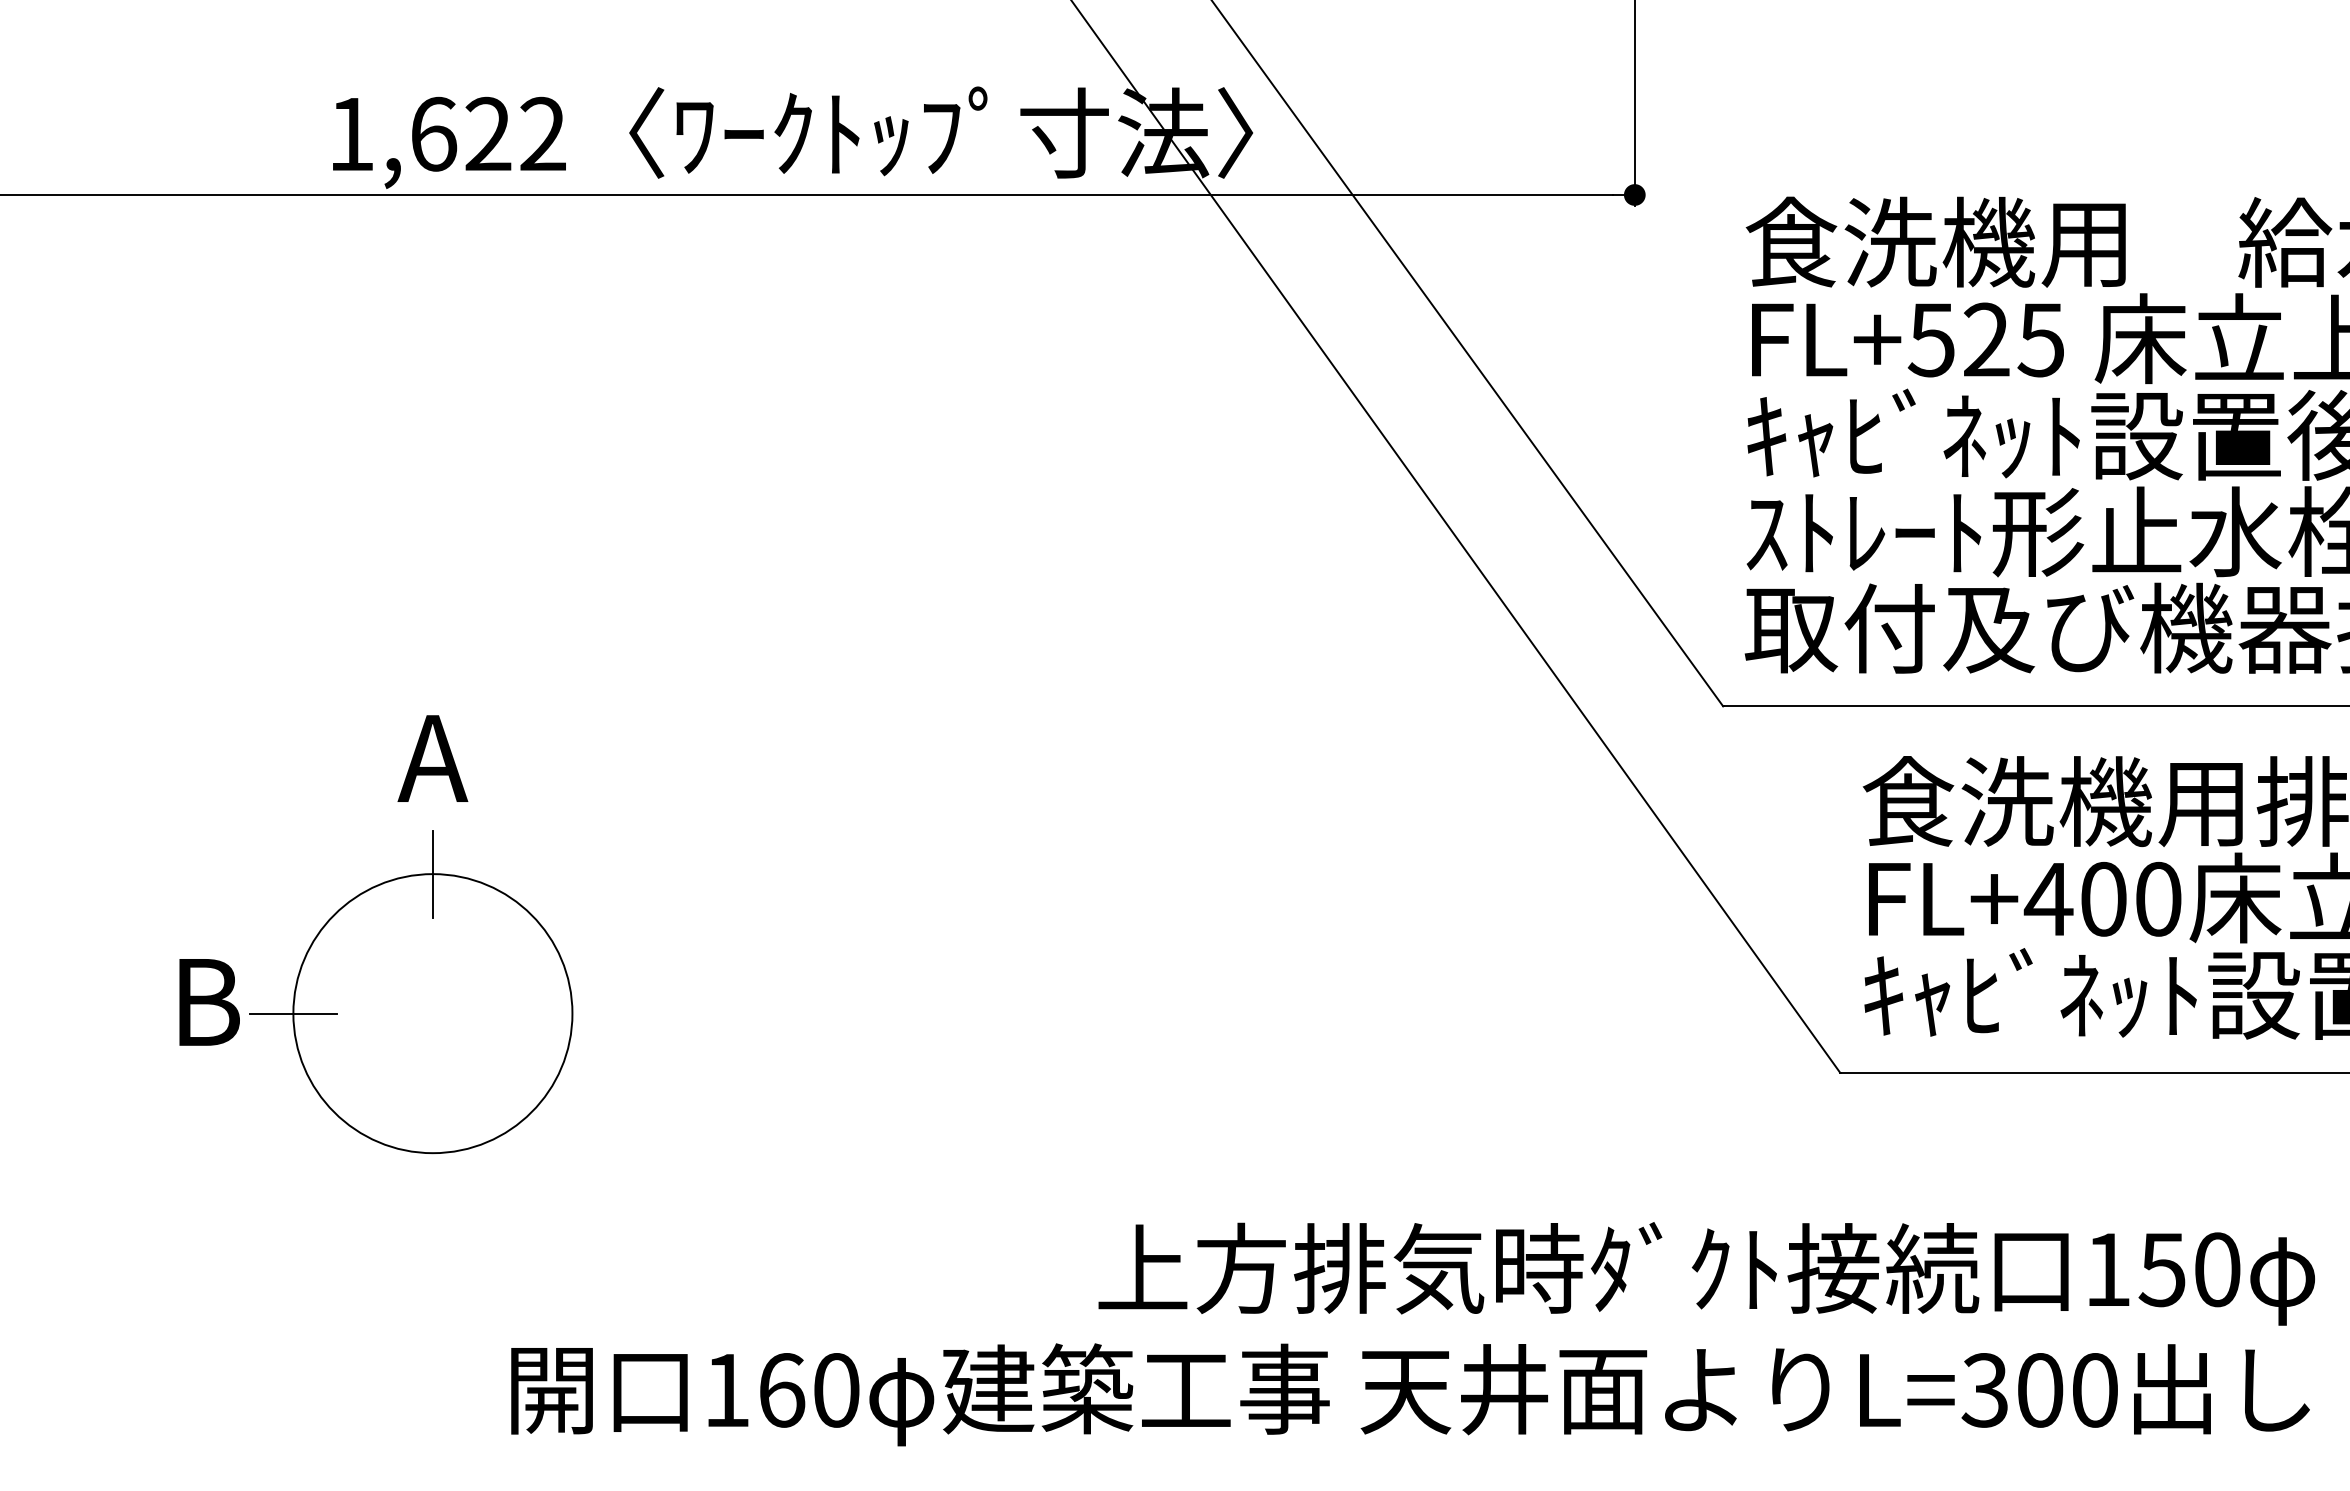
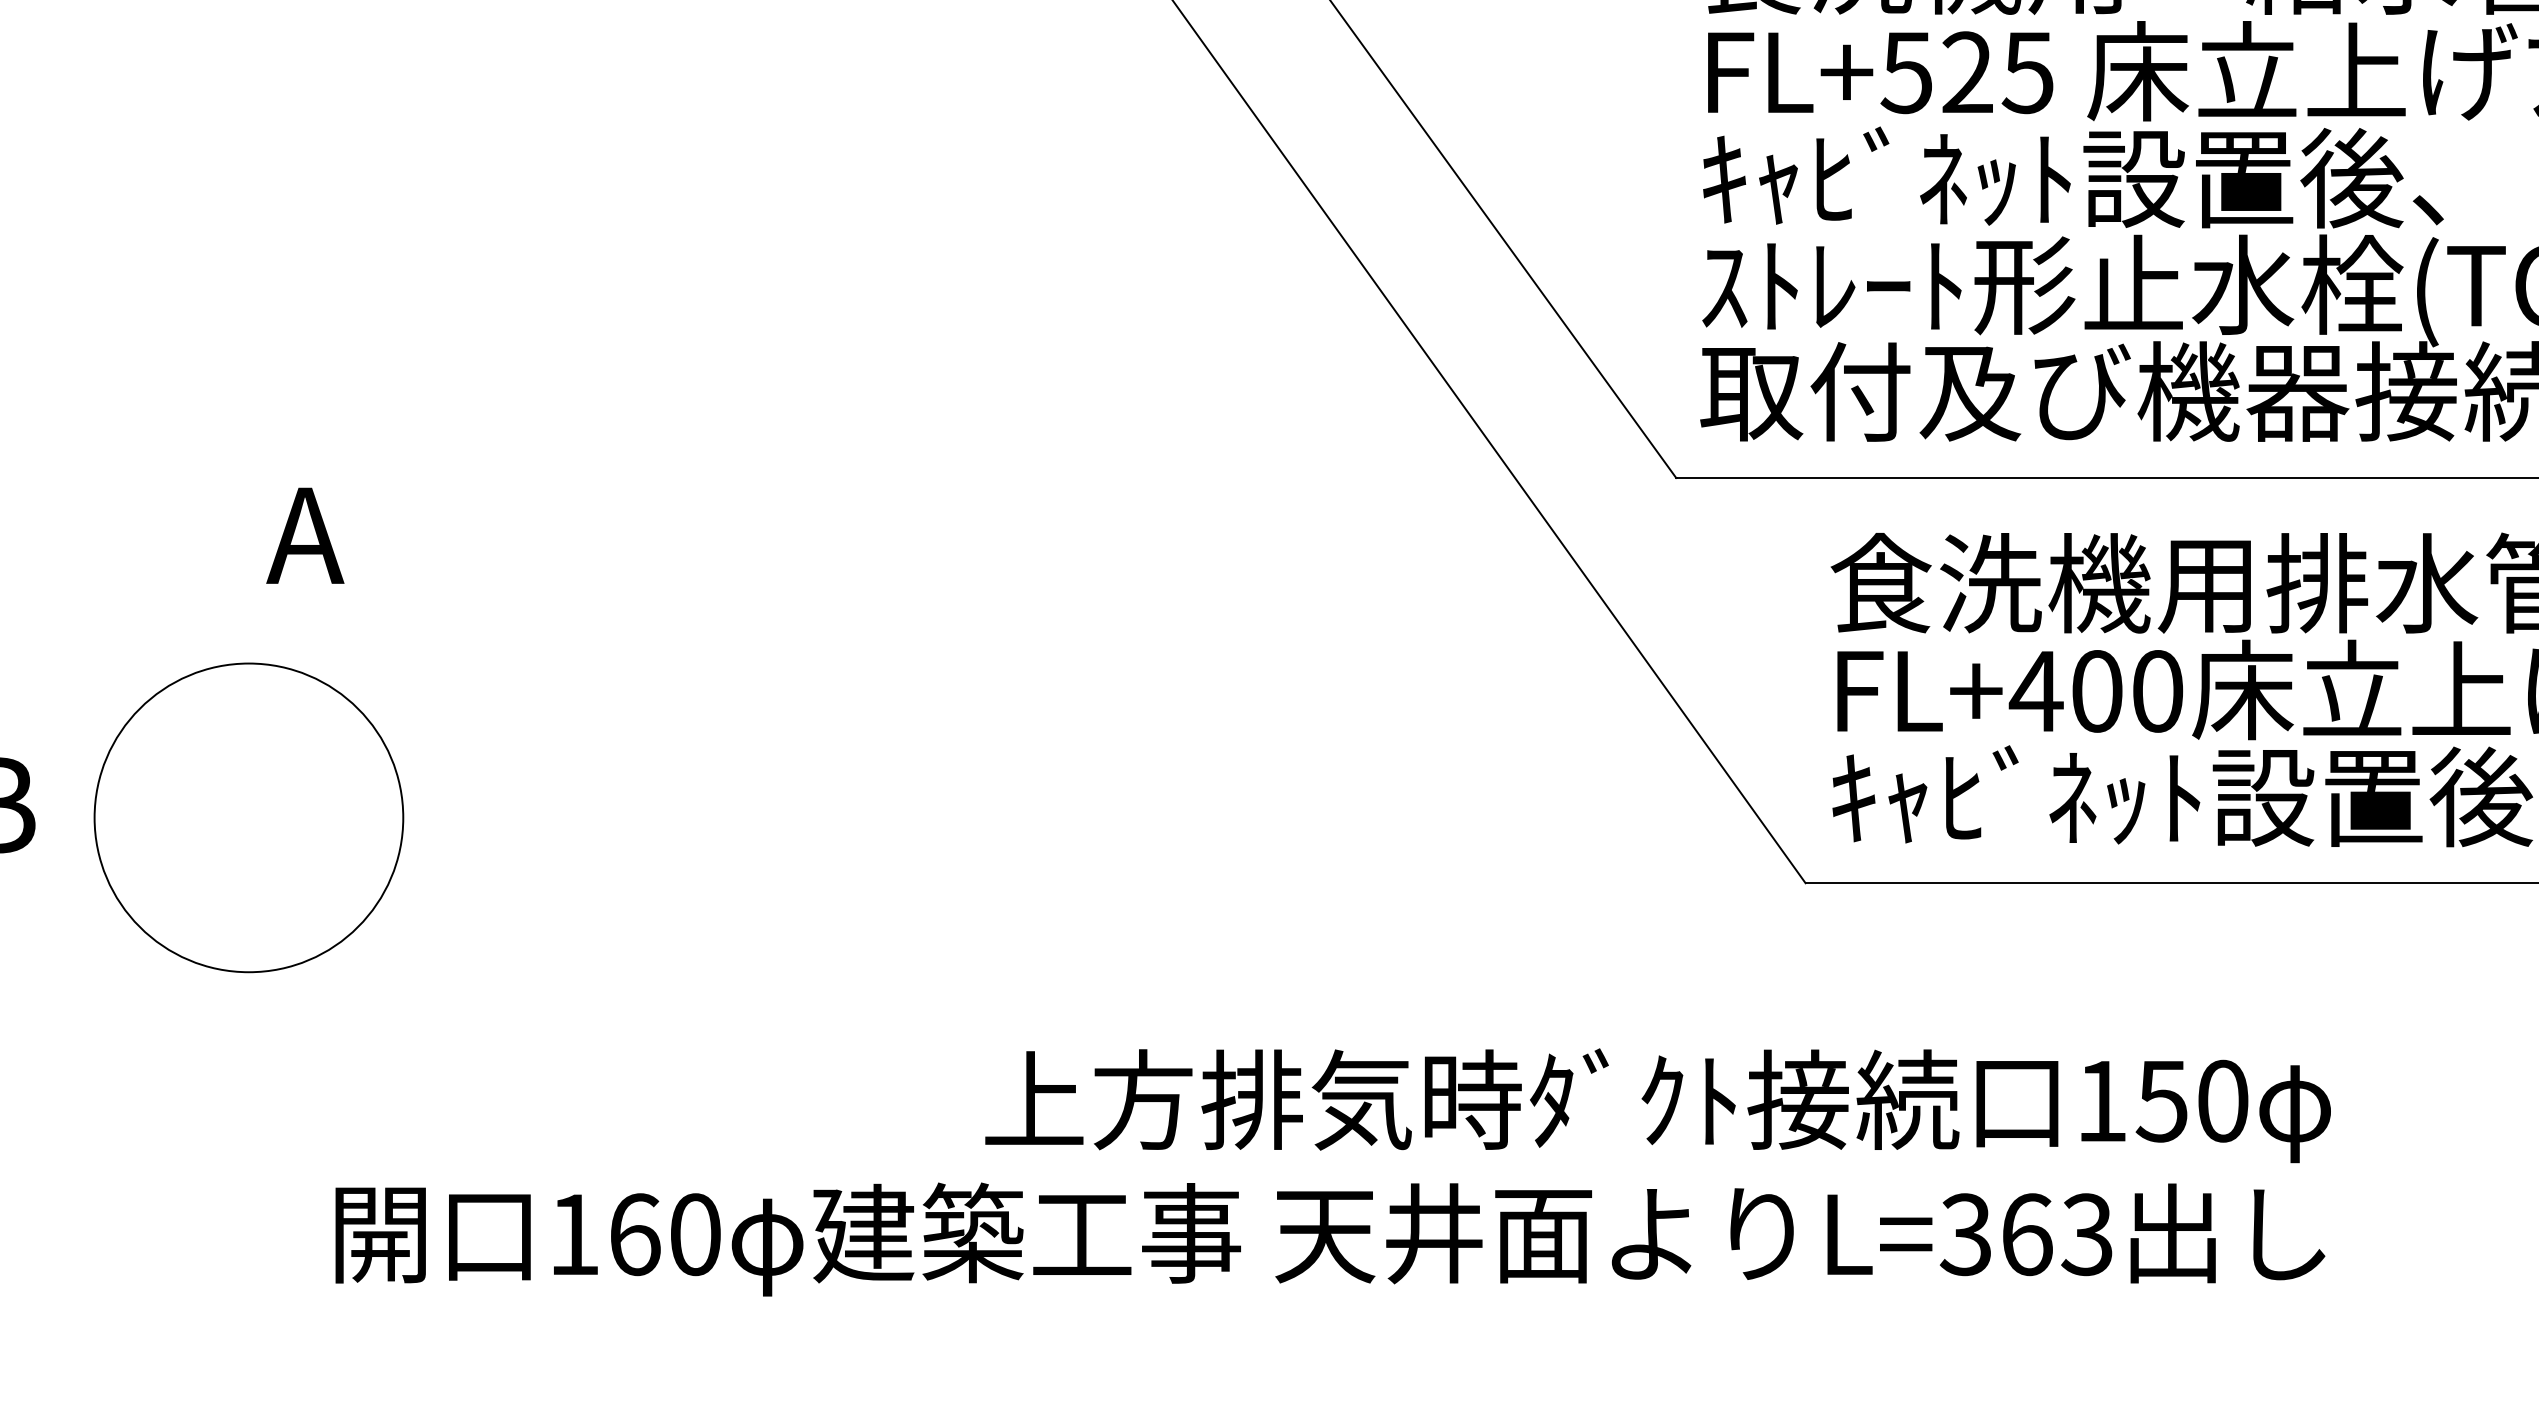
text: (432, 758) -> (304, 535), moved
line: (432, 873) -> (248, 662), removed
line: (292, 1013) -> (93, 817), removed
text: (2067, 1390) -> (2057, 1234), L=300 -> L=363

